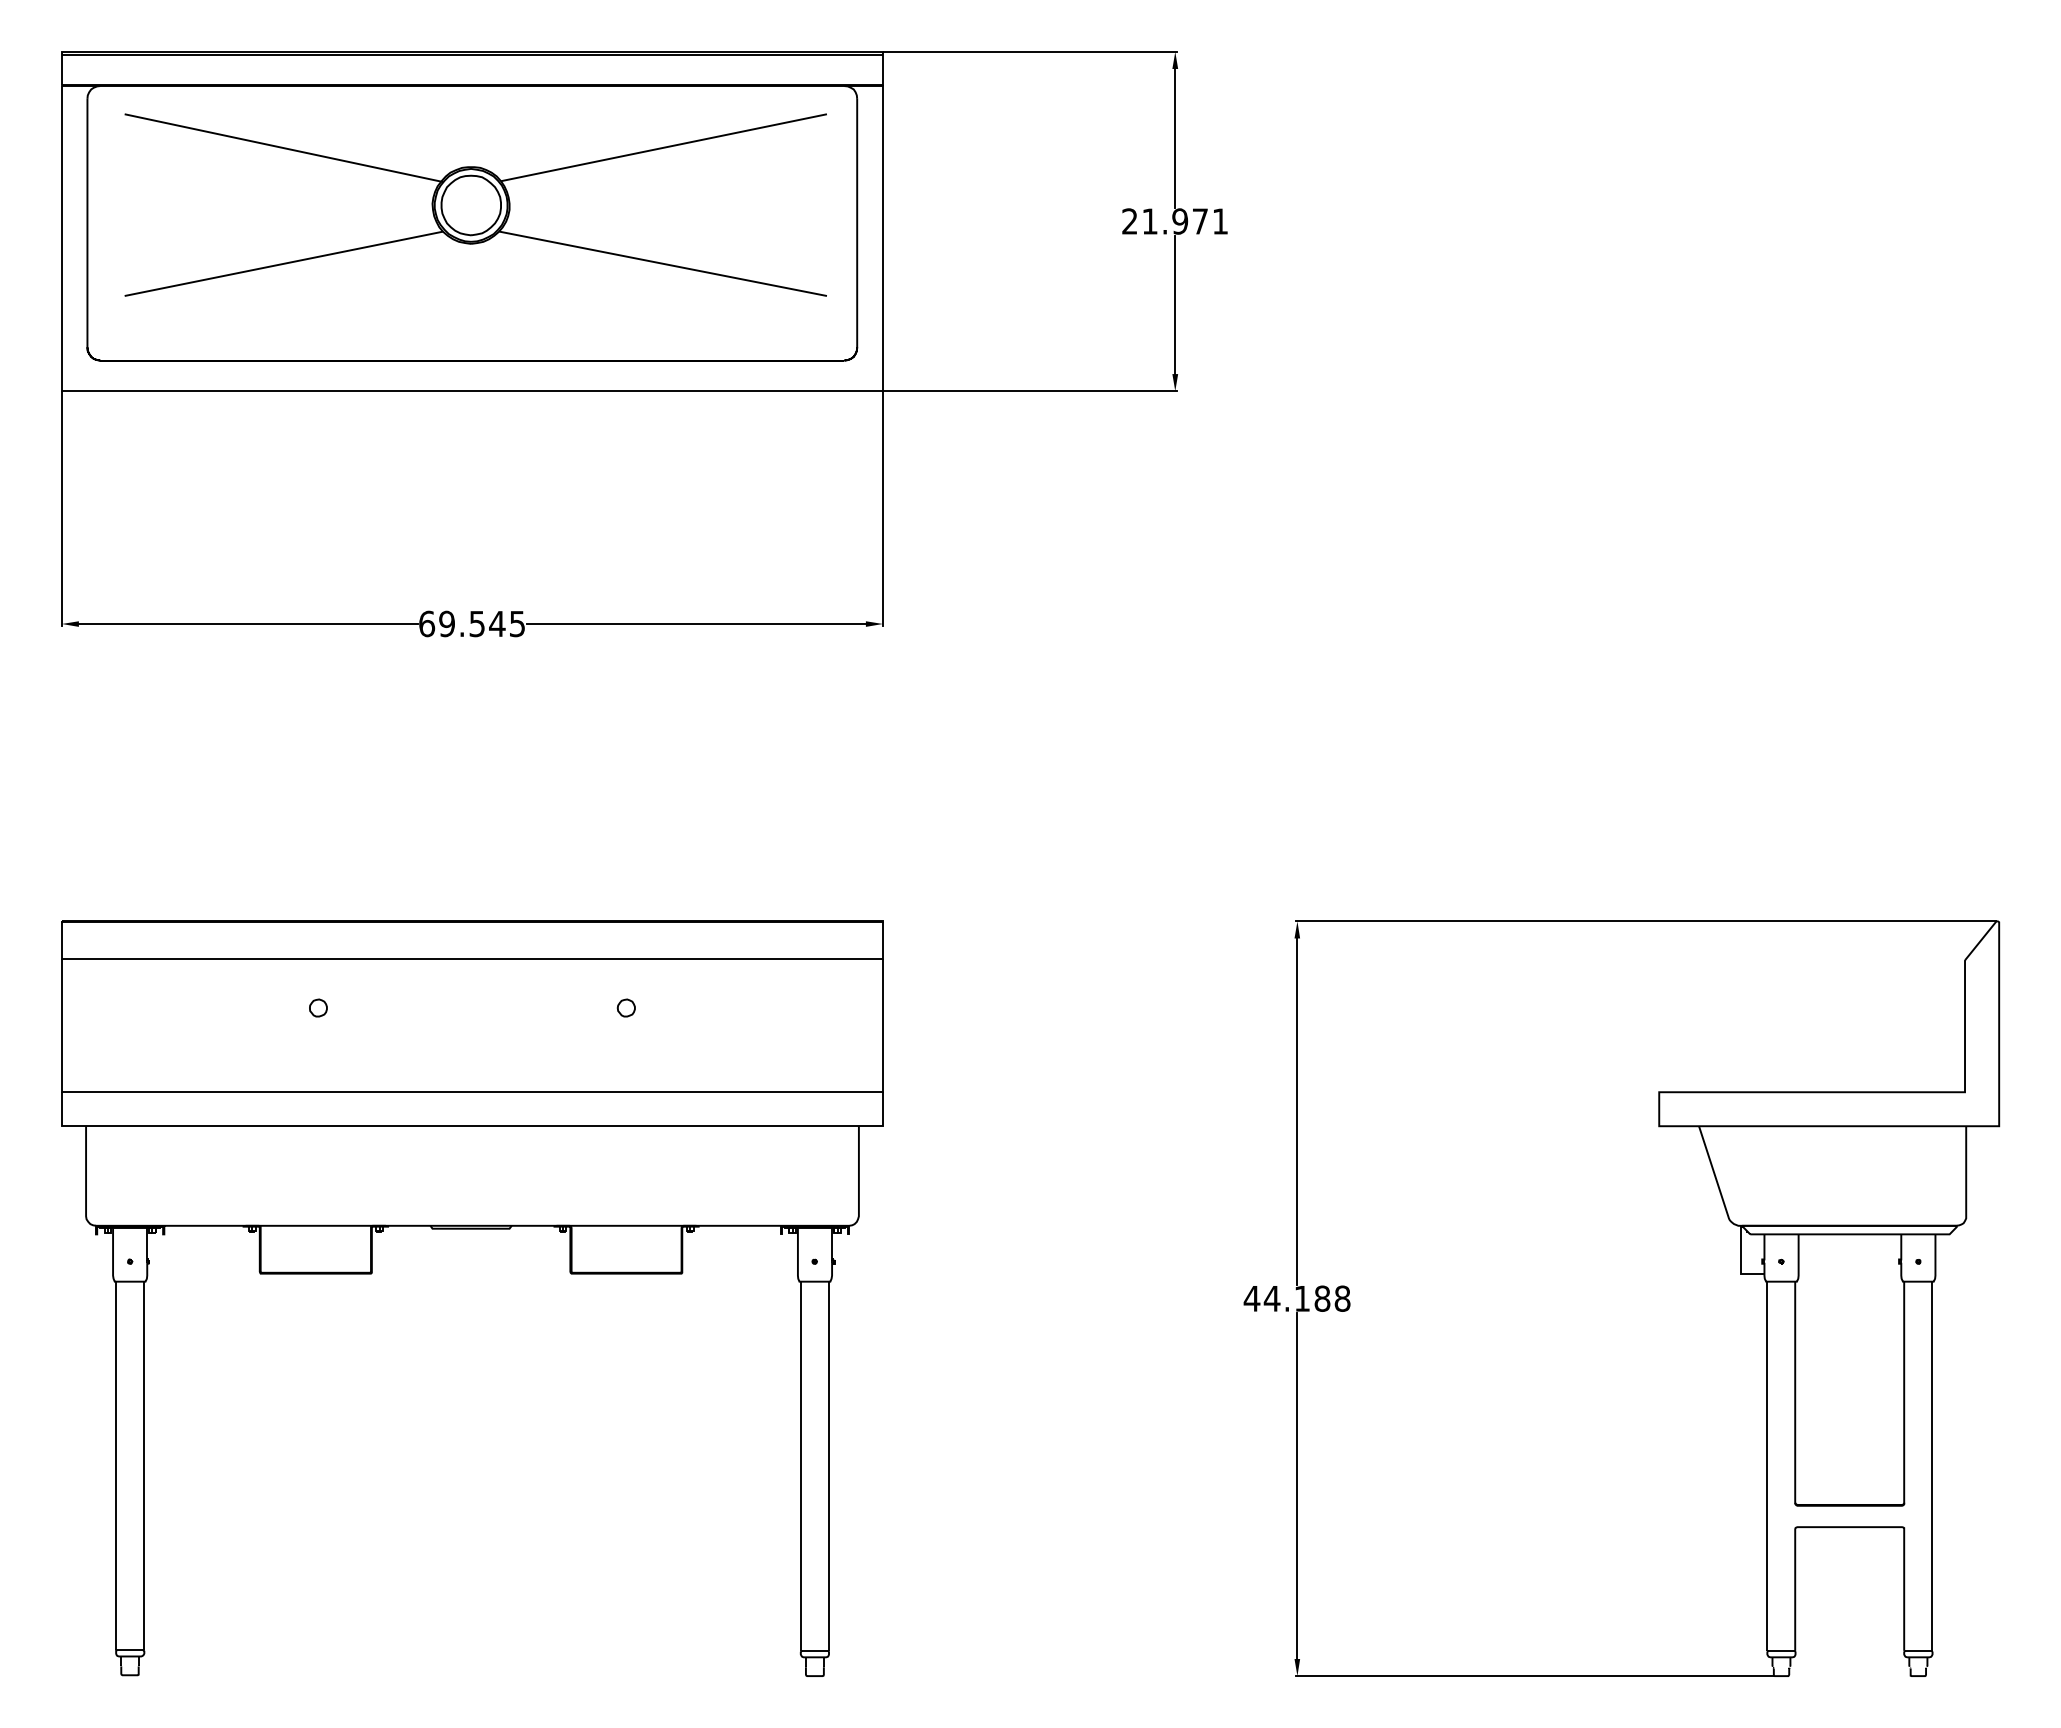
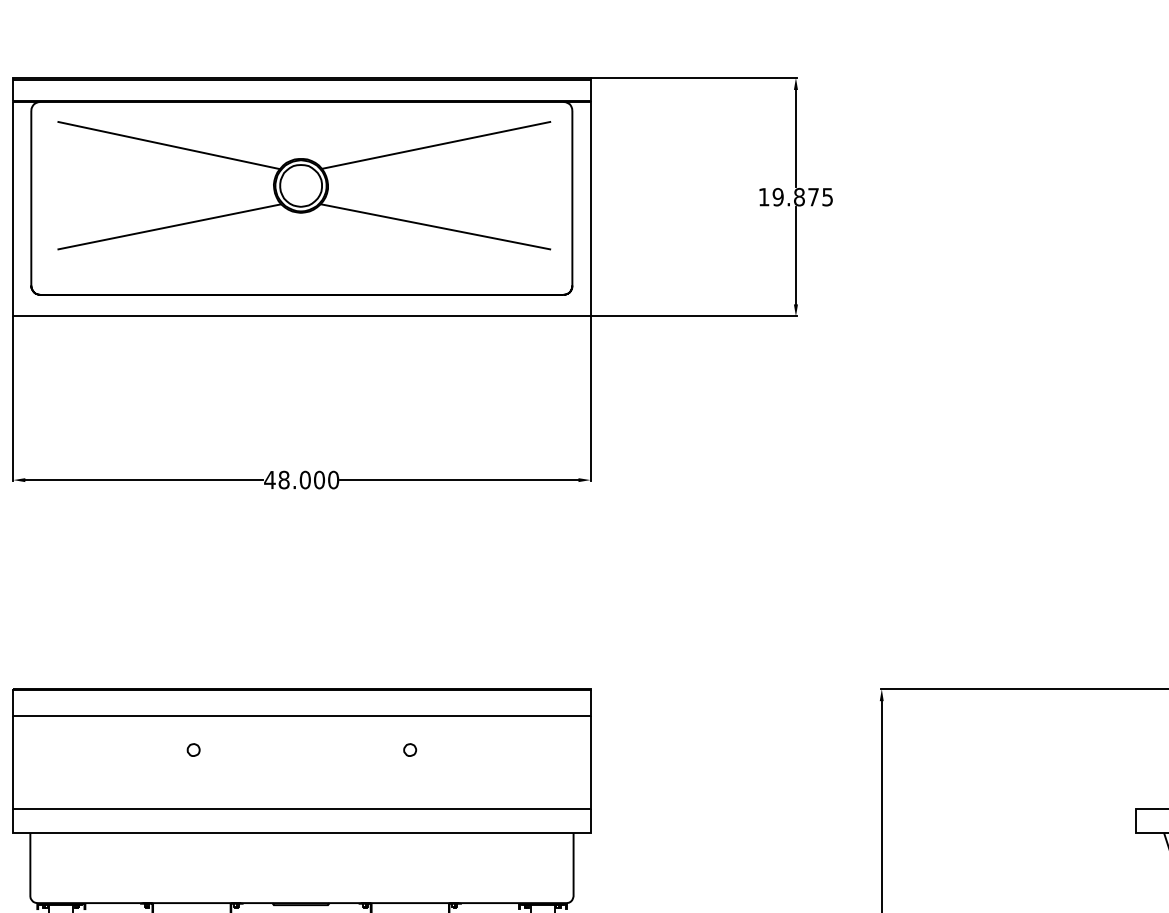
text: (1174, 221) -> (795, 197), 21.971 -> 19.875
text: (471, 623) -> (301, 479), 69.545 -> 48.000

